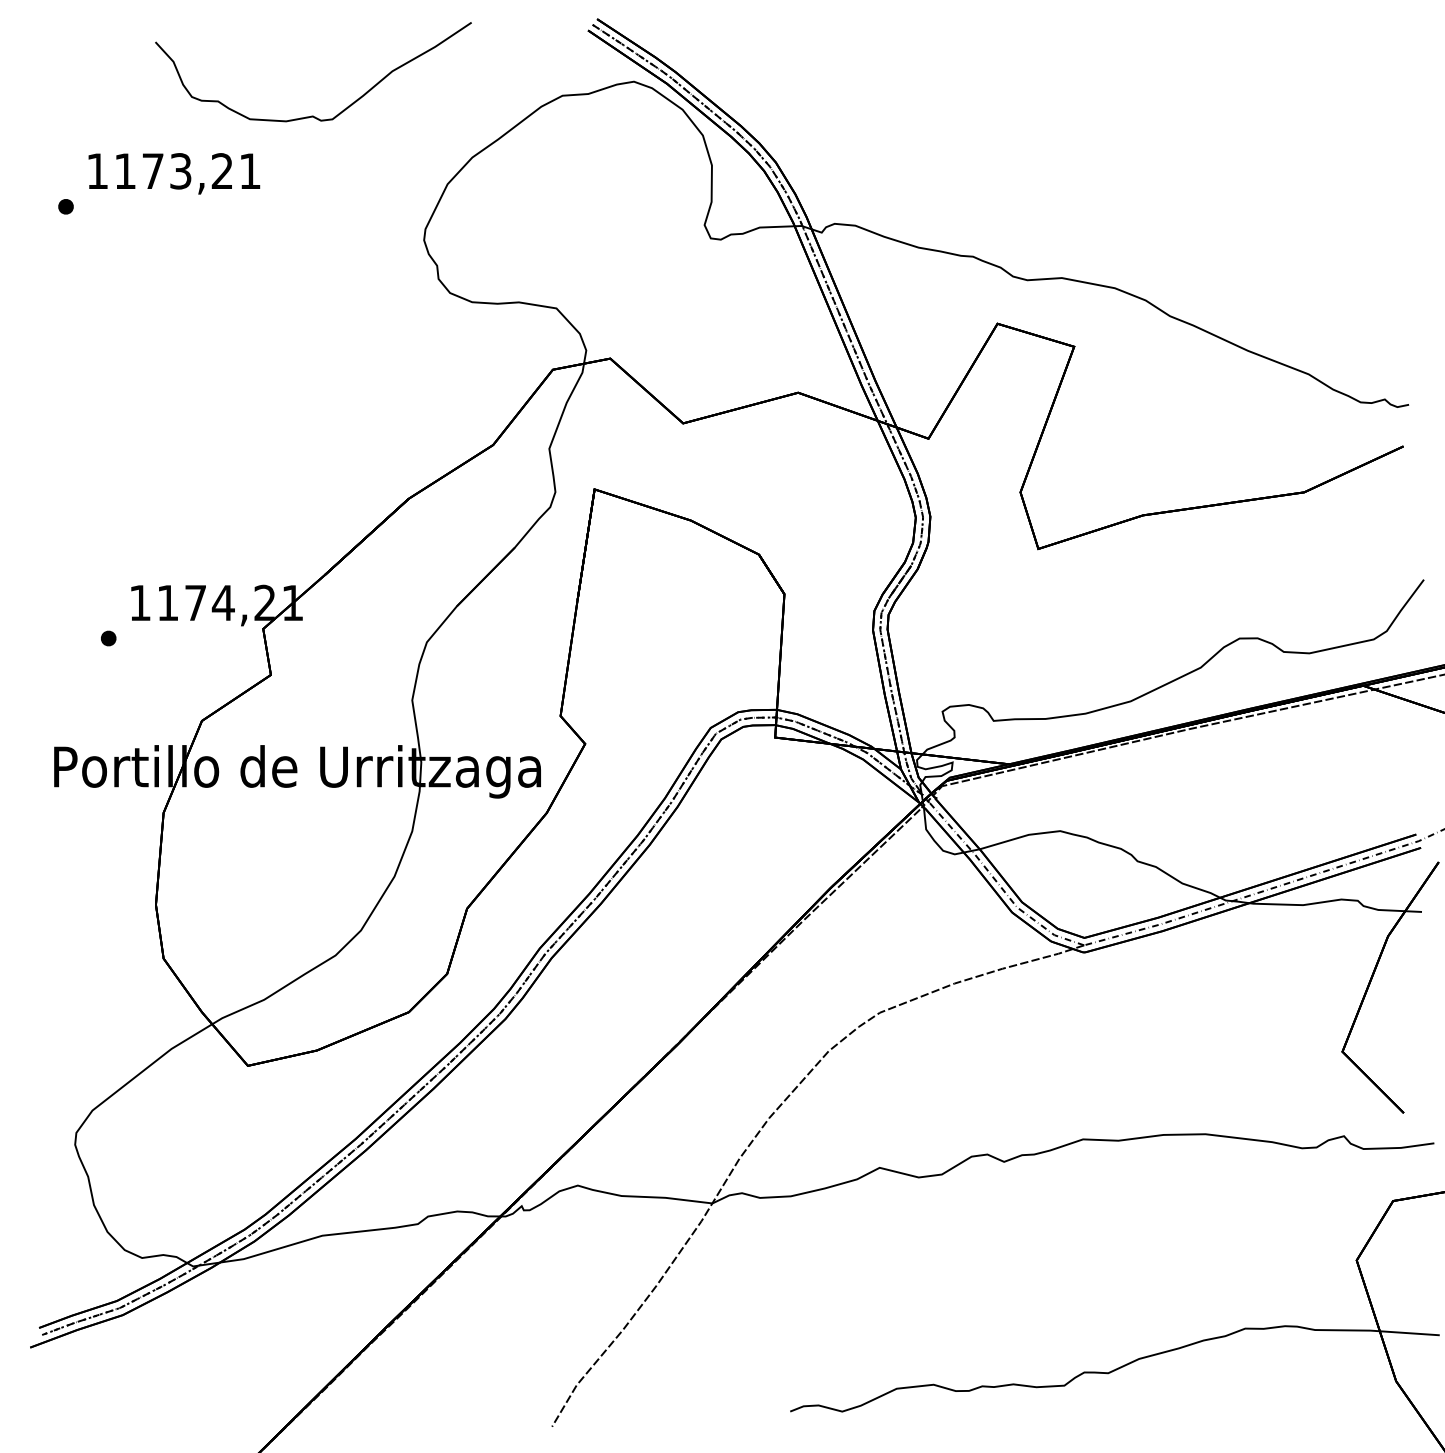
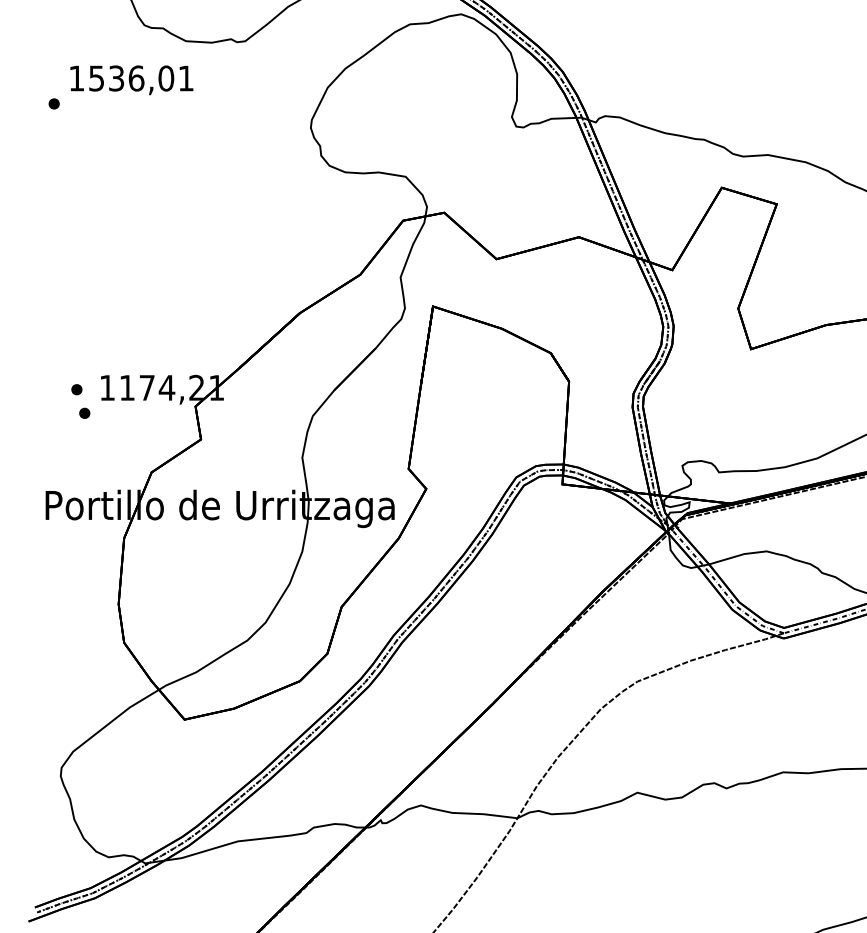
text: (174, 171) -> (131, 78), 1173,21 -> 1536,01
part: (97, 605) -> (76, 389), added

